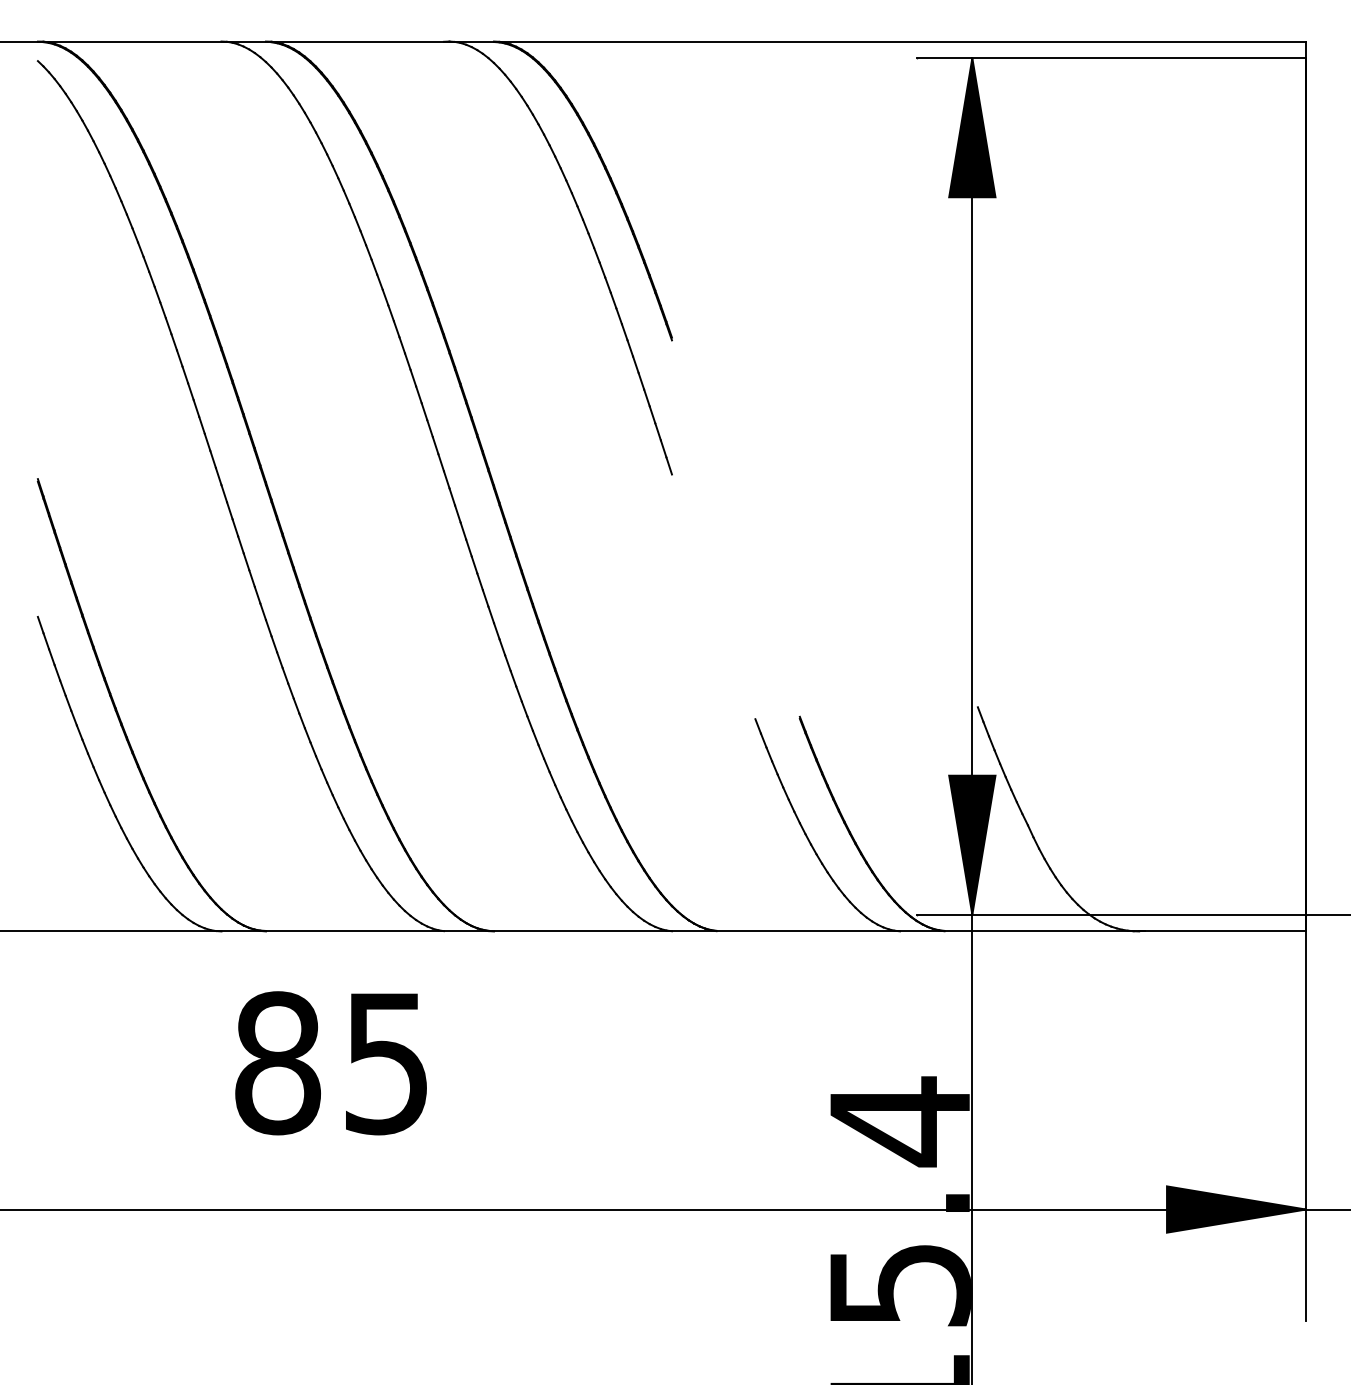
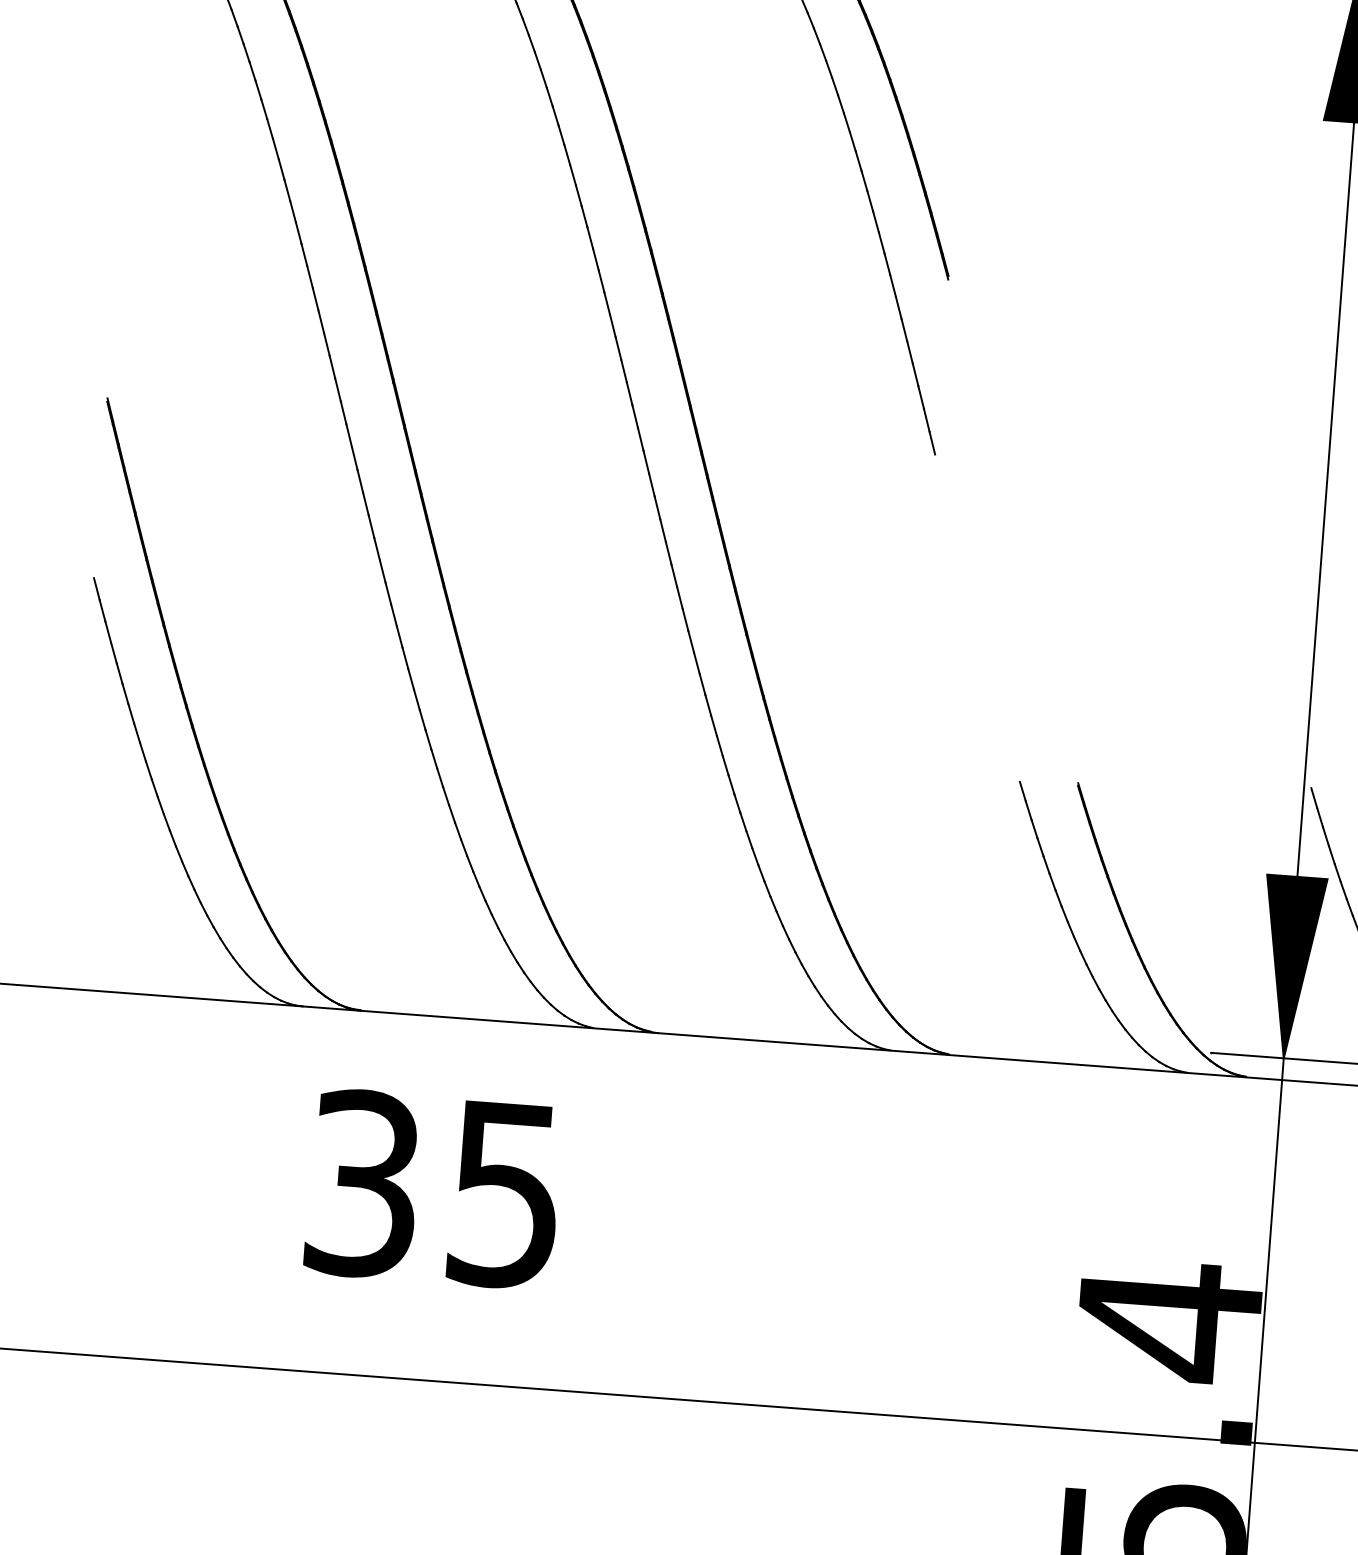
text: (277, 1063) -> (362, 1184), 85 -> 35

